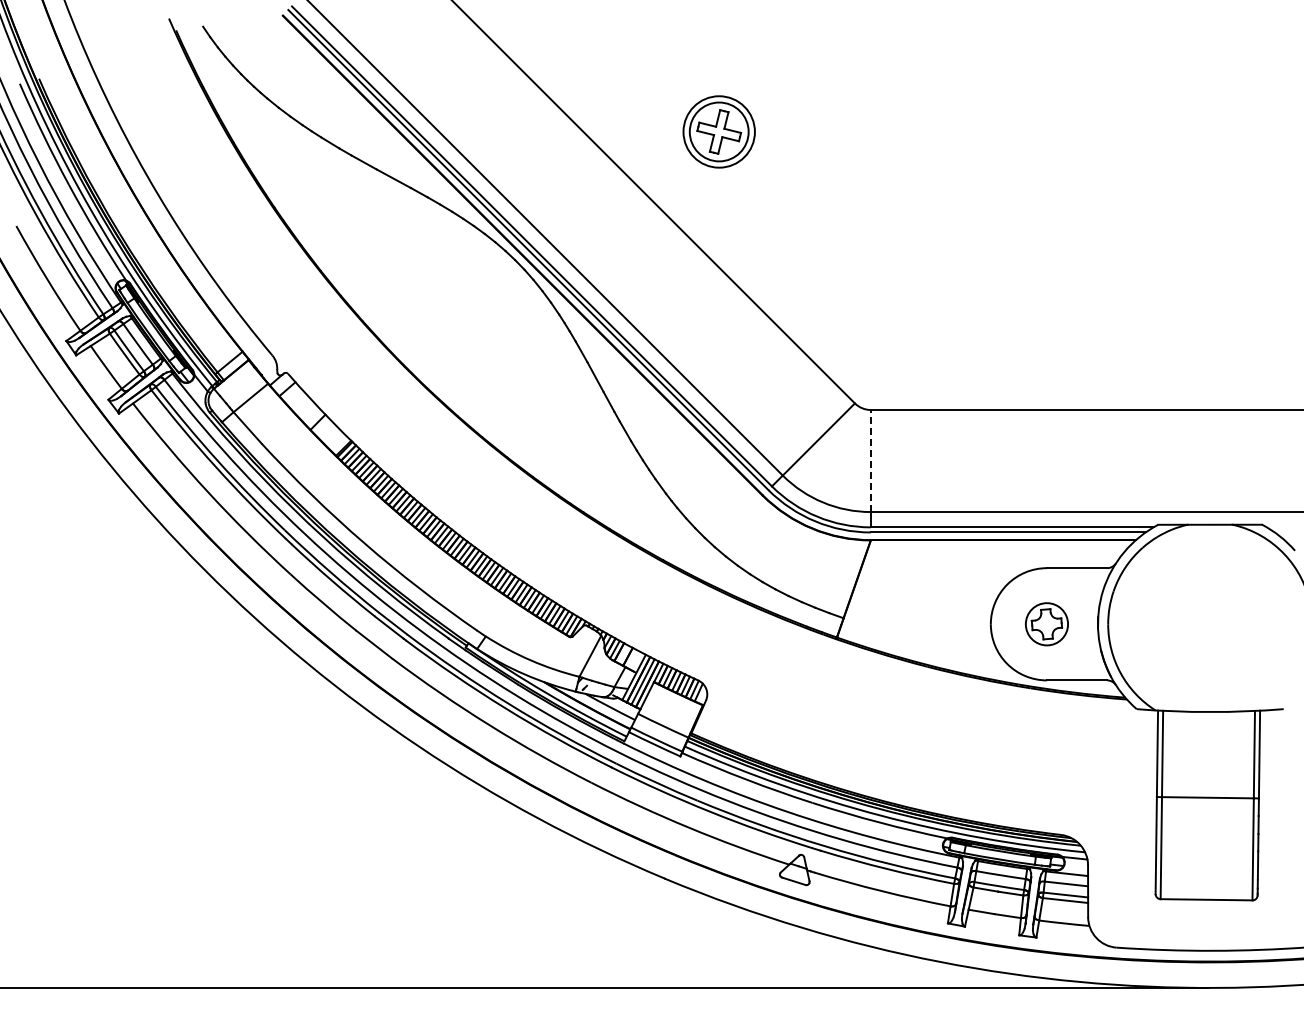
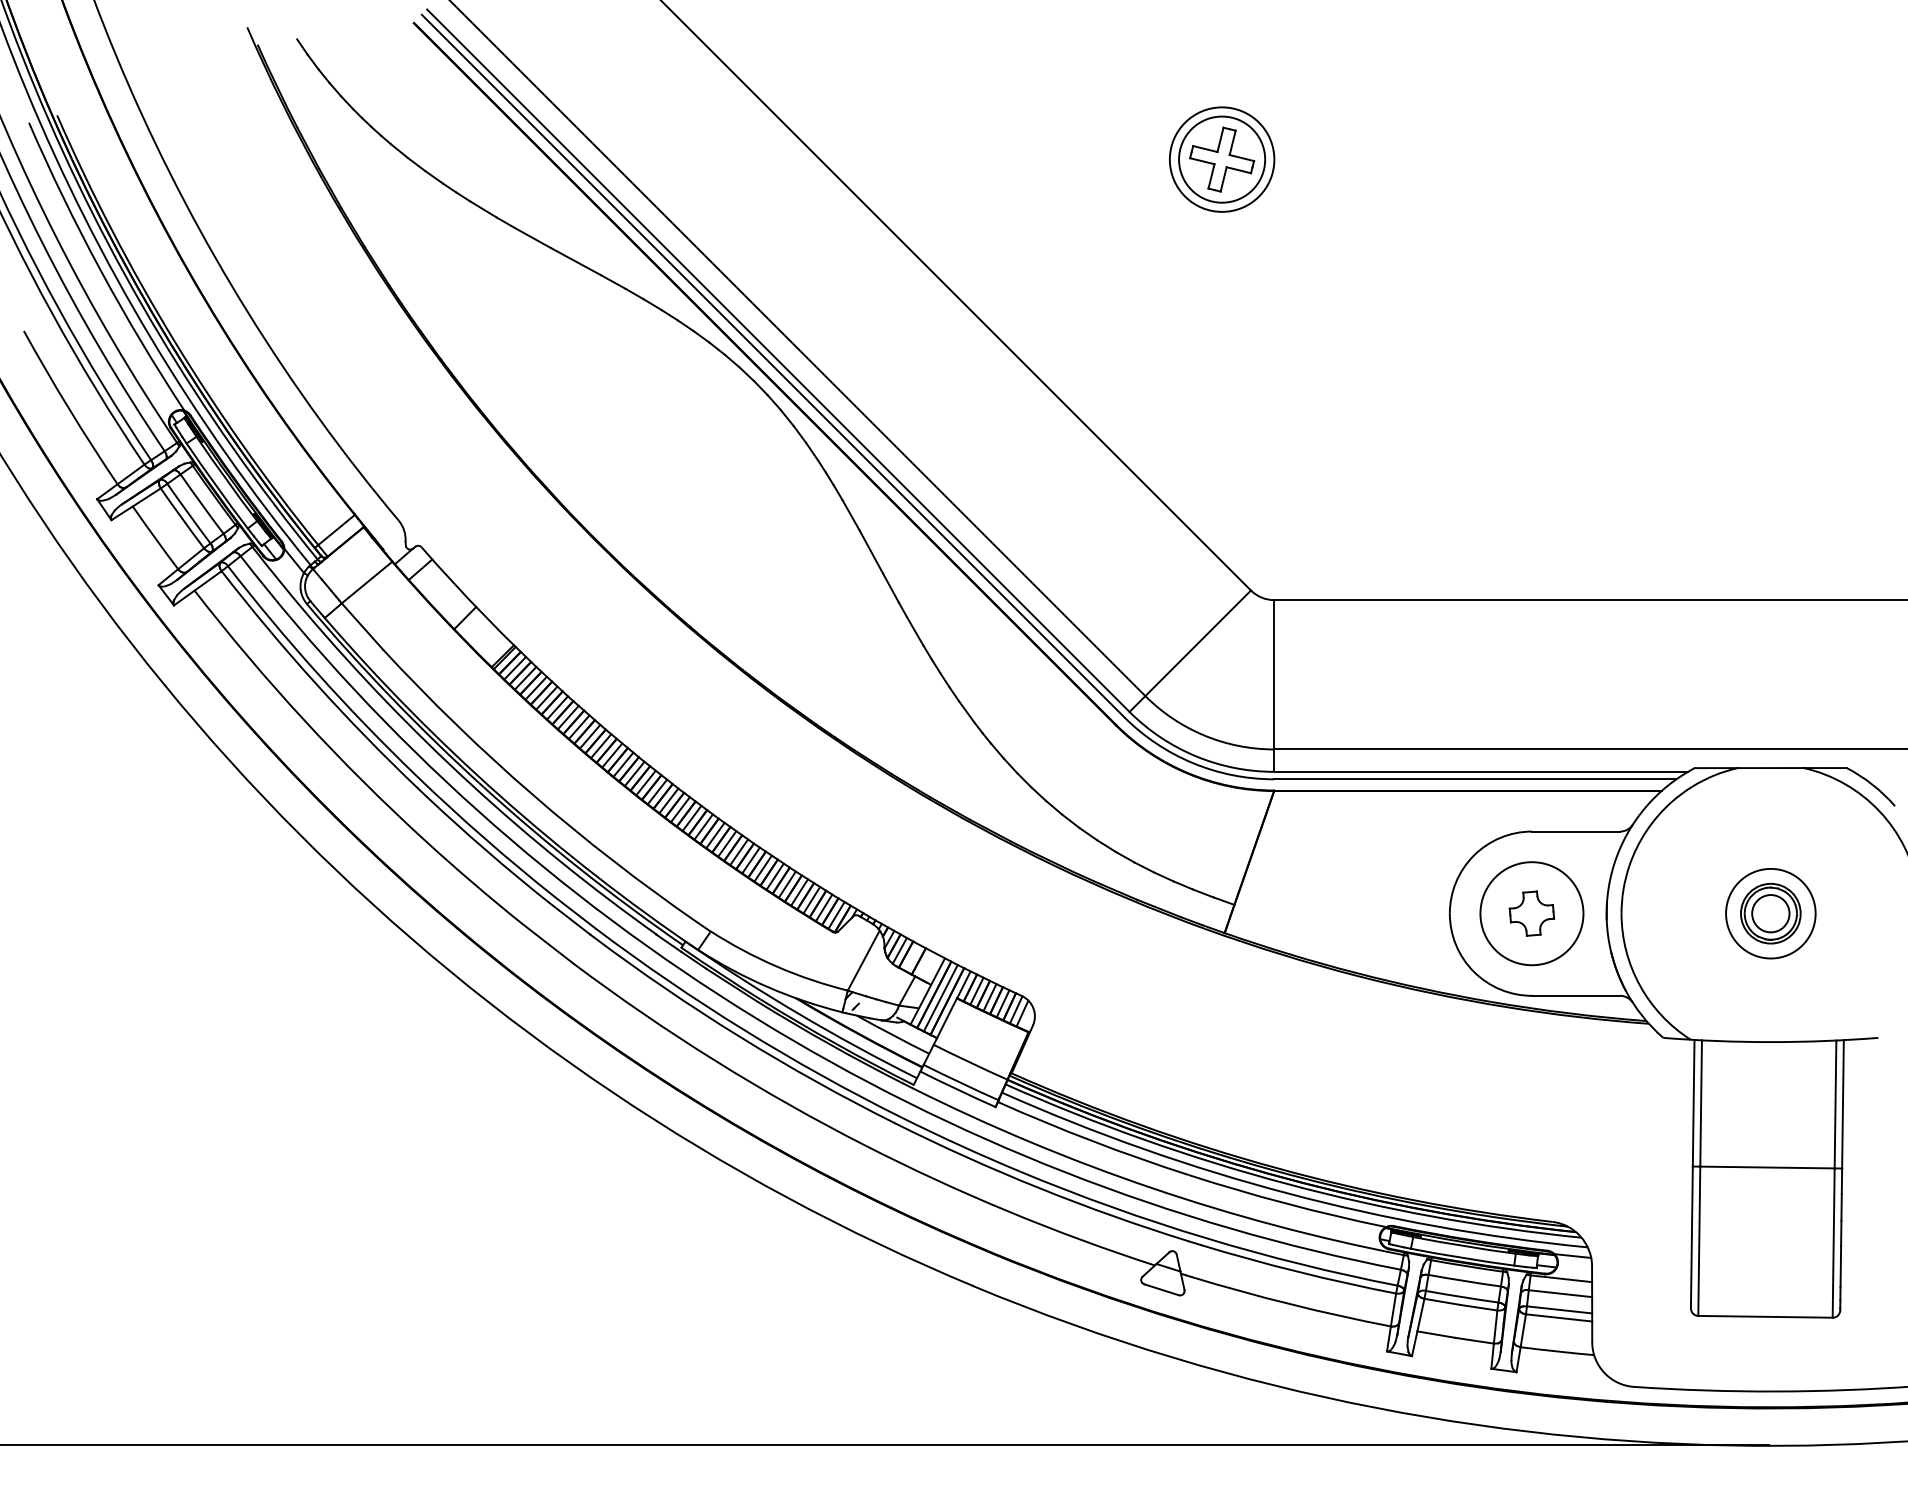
part: (718, 131) -> (1221, 158), moved
line: (870, 460) -> (1273, 674), dashed -> solid
part: (1209, 623) -> (1769, 912), added
circle: (1046, 624) -> (1531, 914), size x1.67

